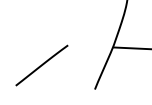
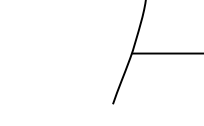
line: (42, 65) -> (49, 78), removed

